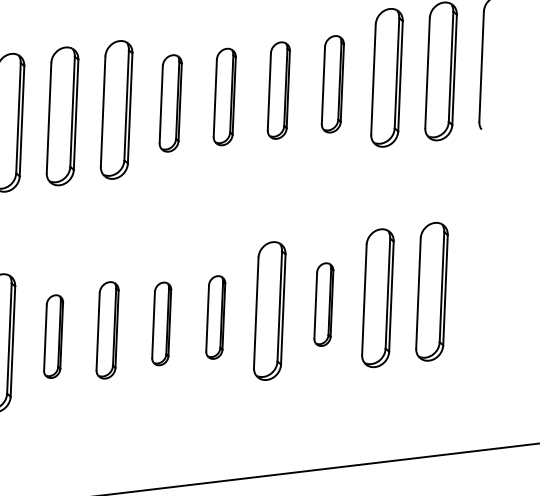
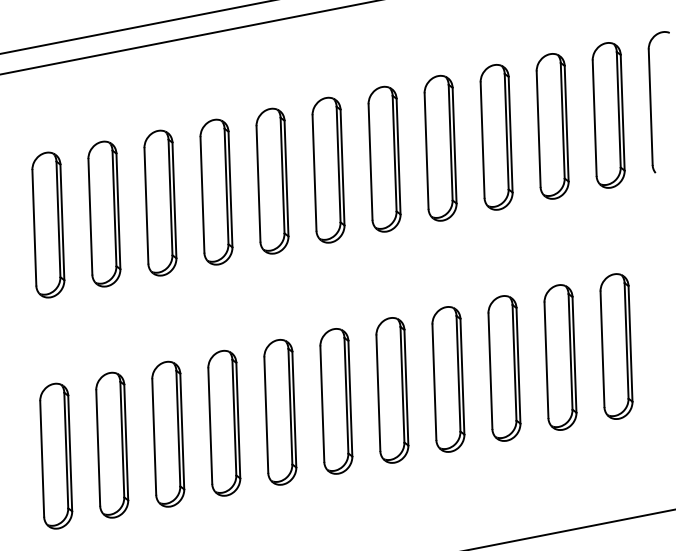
part: (332, 84) -> (496, 137), size x1.43
part: (278, 89) -> (440, 147), size x1.43
part: (224, 96) -> (384, 158), size x1.43
part: (170, 102) -> (328, 169), size x1.43
part: (323, 304) -> (504, 368), size x1.67
part: (215, 317) -> (392, 390), size x1.67
part: (161, 324) -> (336, 401), size x1.67
part: (107, 330) -> (280, 412), size x1.43
part: (53, 335) -> (224, 422), size x1.67

